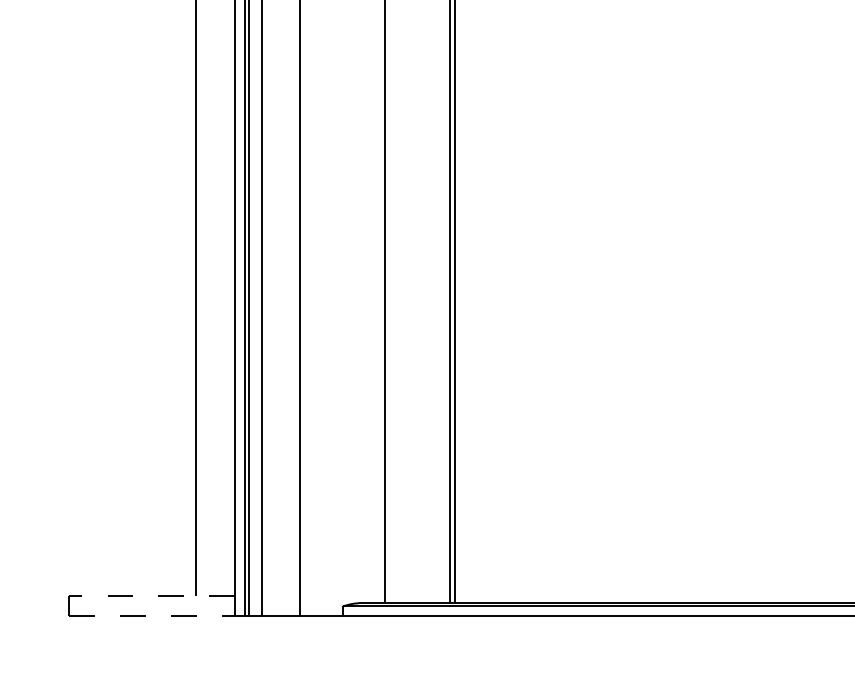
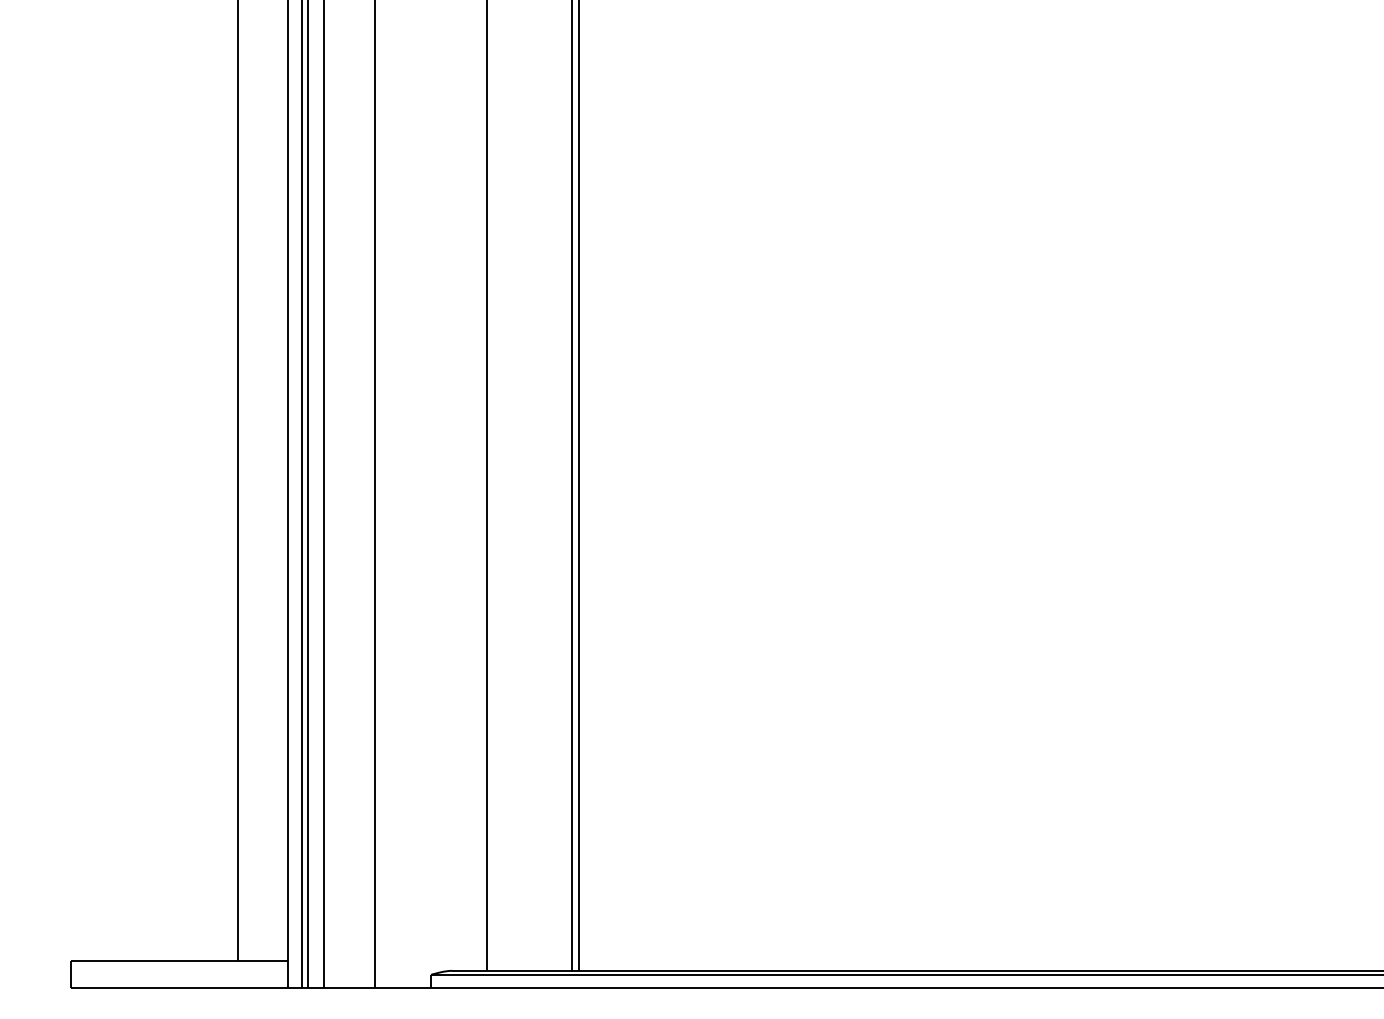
line: (152, 595) -> (179, 960), dashed -> solid
line: (152, 615) -> (179, 987), dashed -> solid

